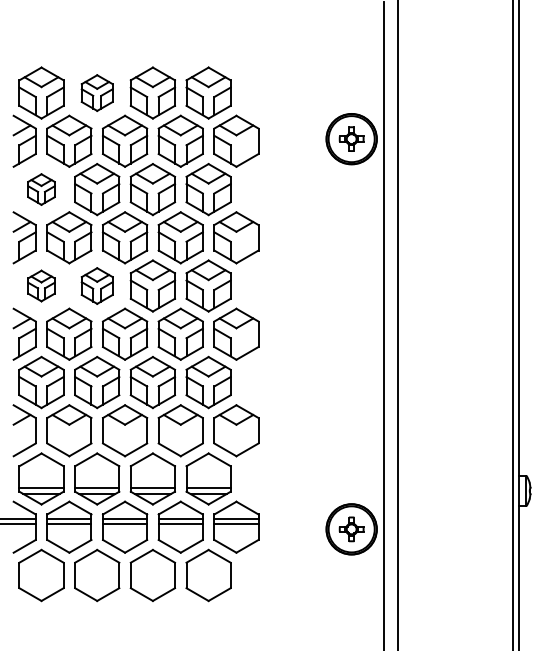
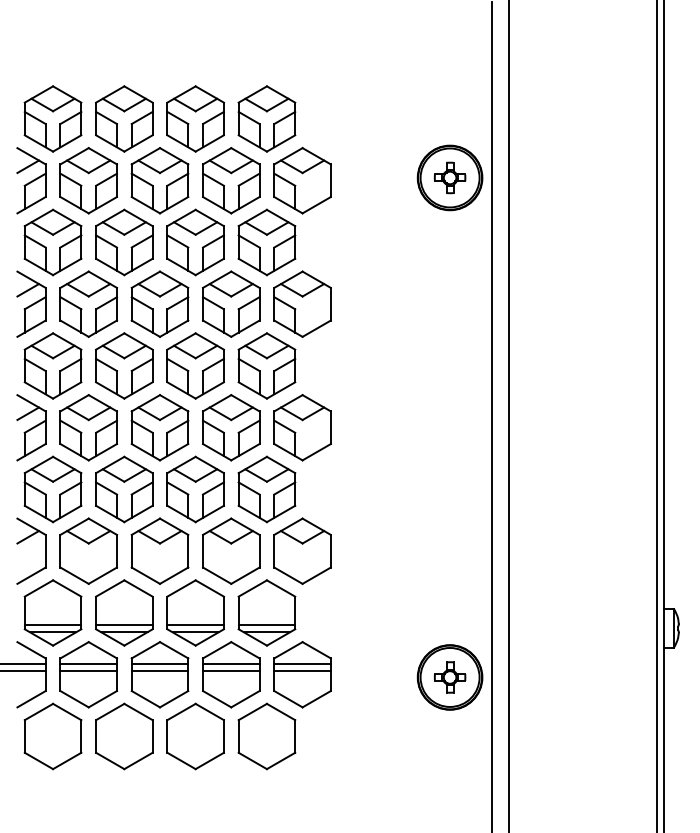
part: (97, 92) -> (124, 118), size x1.43
part: (41, 189) -> (52, 242), size x1.67
part: (41, 285) -> (52, 365), size x1.67
part: (97, 285) -> (124, 365), size x1.43

